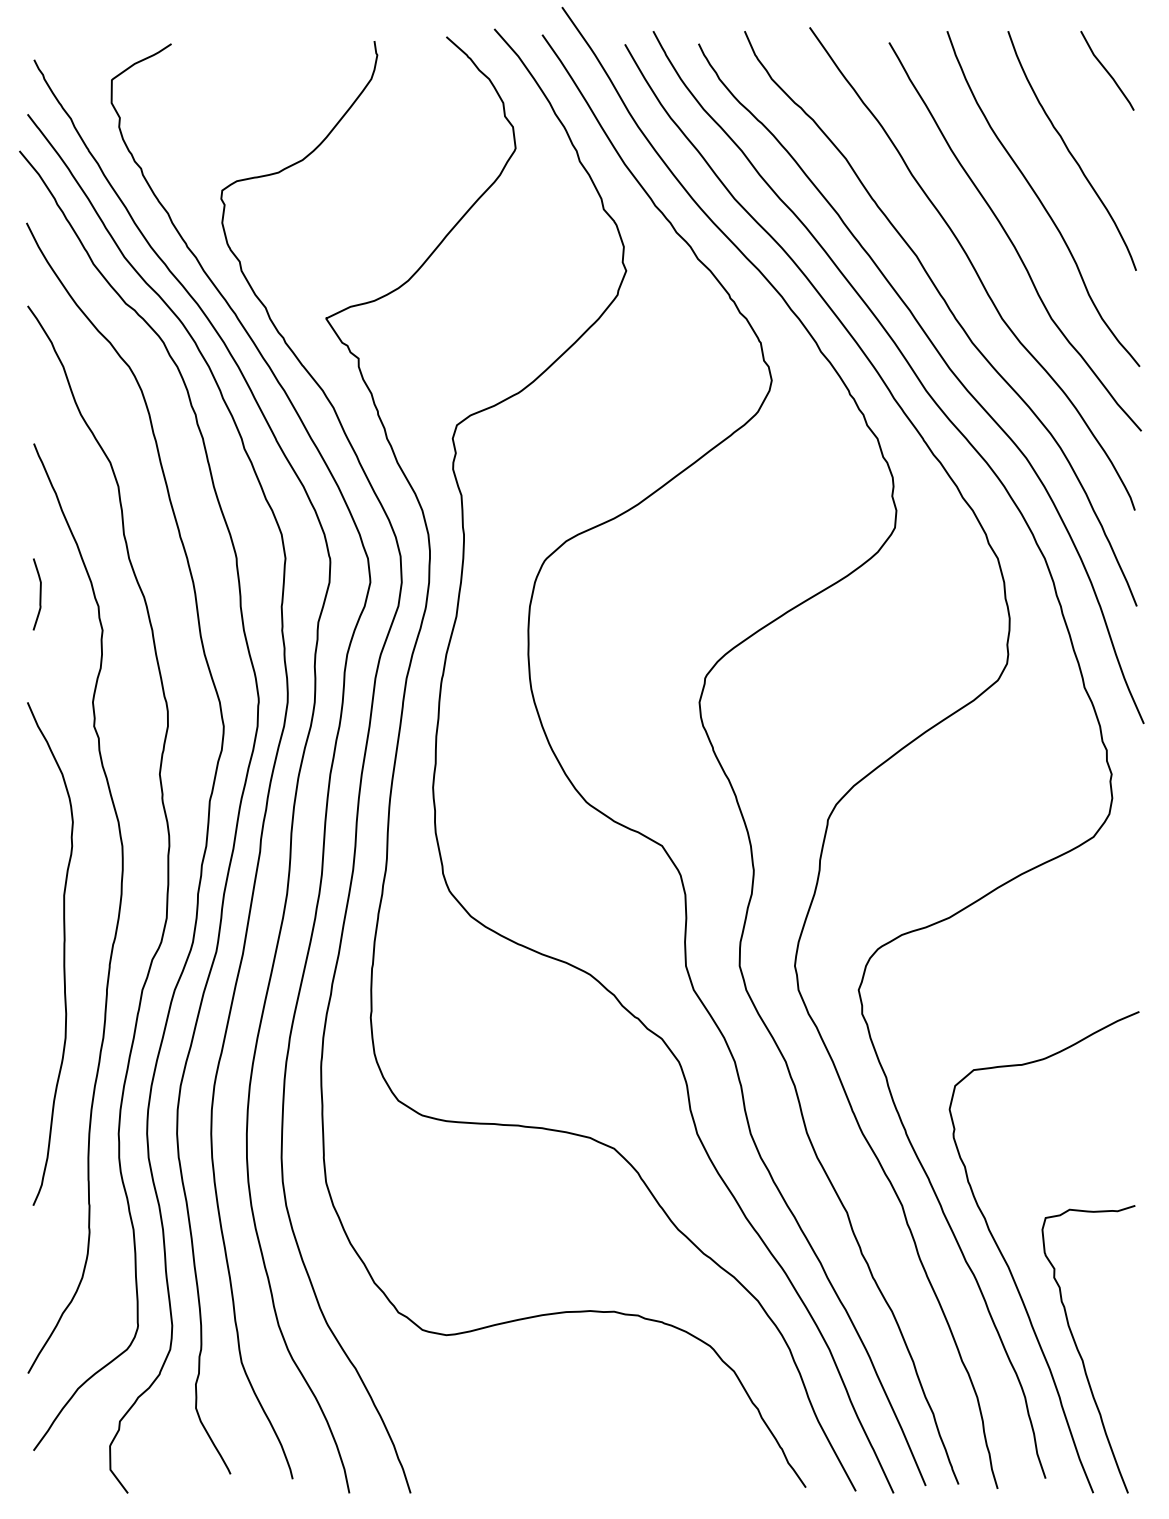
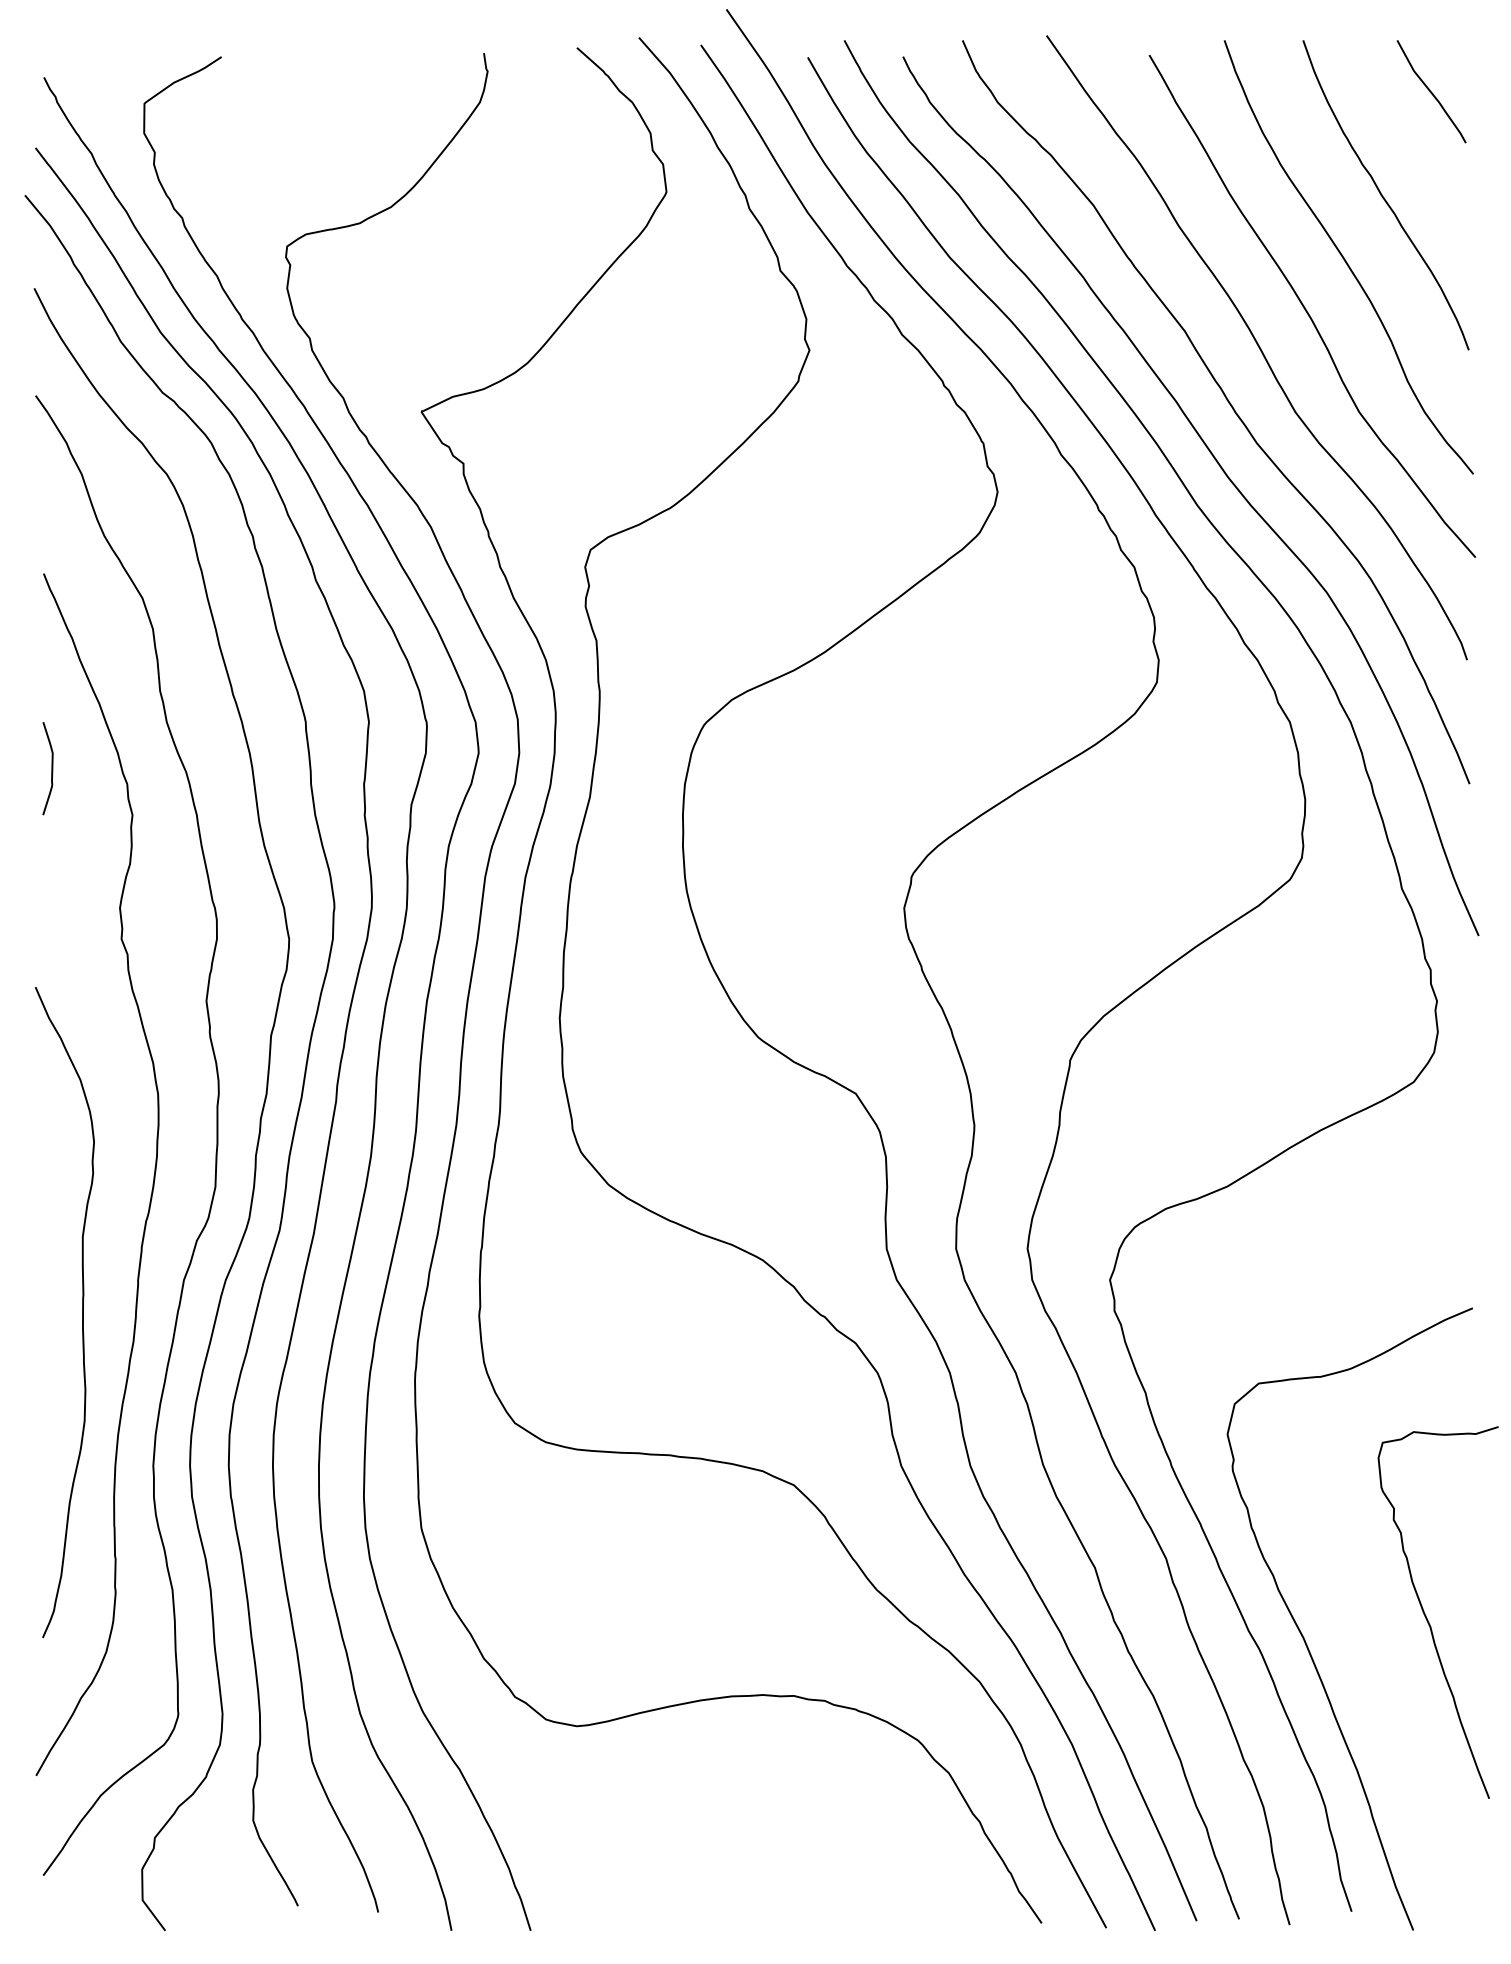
curve: (63, 954) -> (82, 1312), moved
curve: (1080, 1353) -> (1427, 1617), moved

